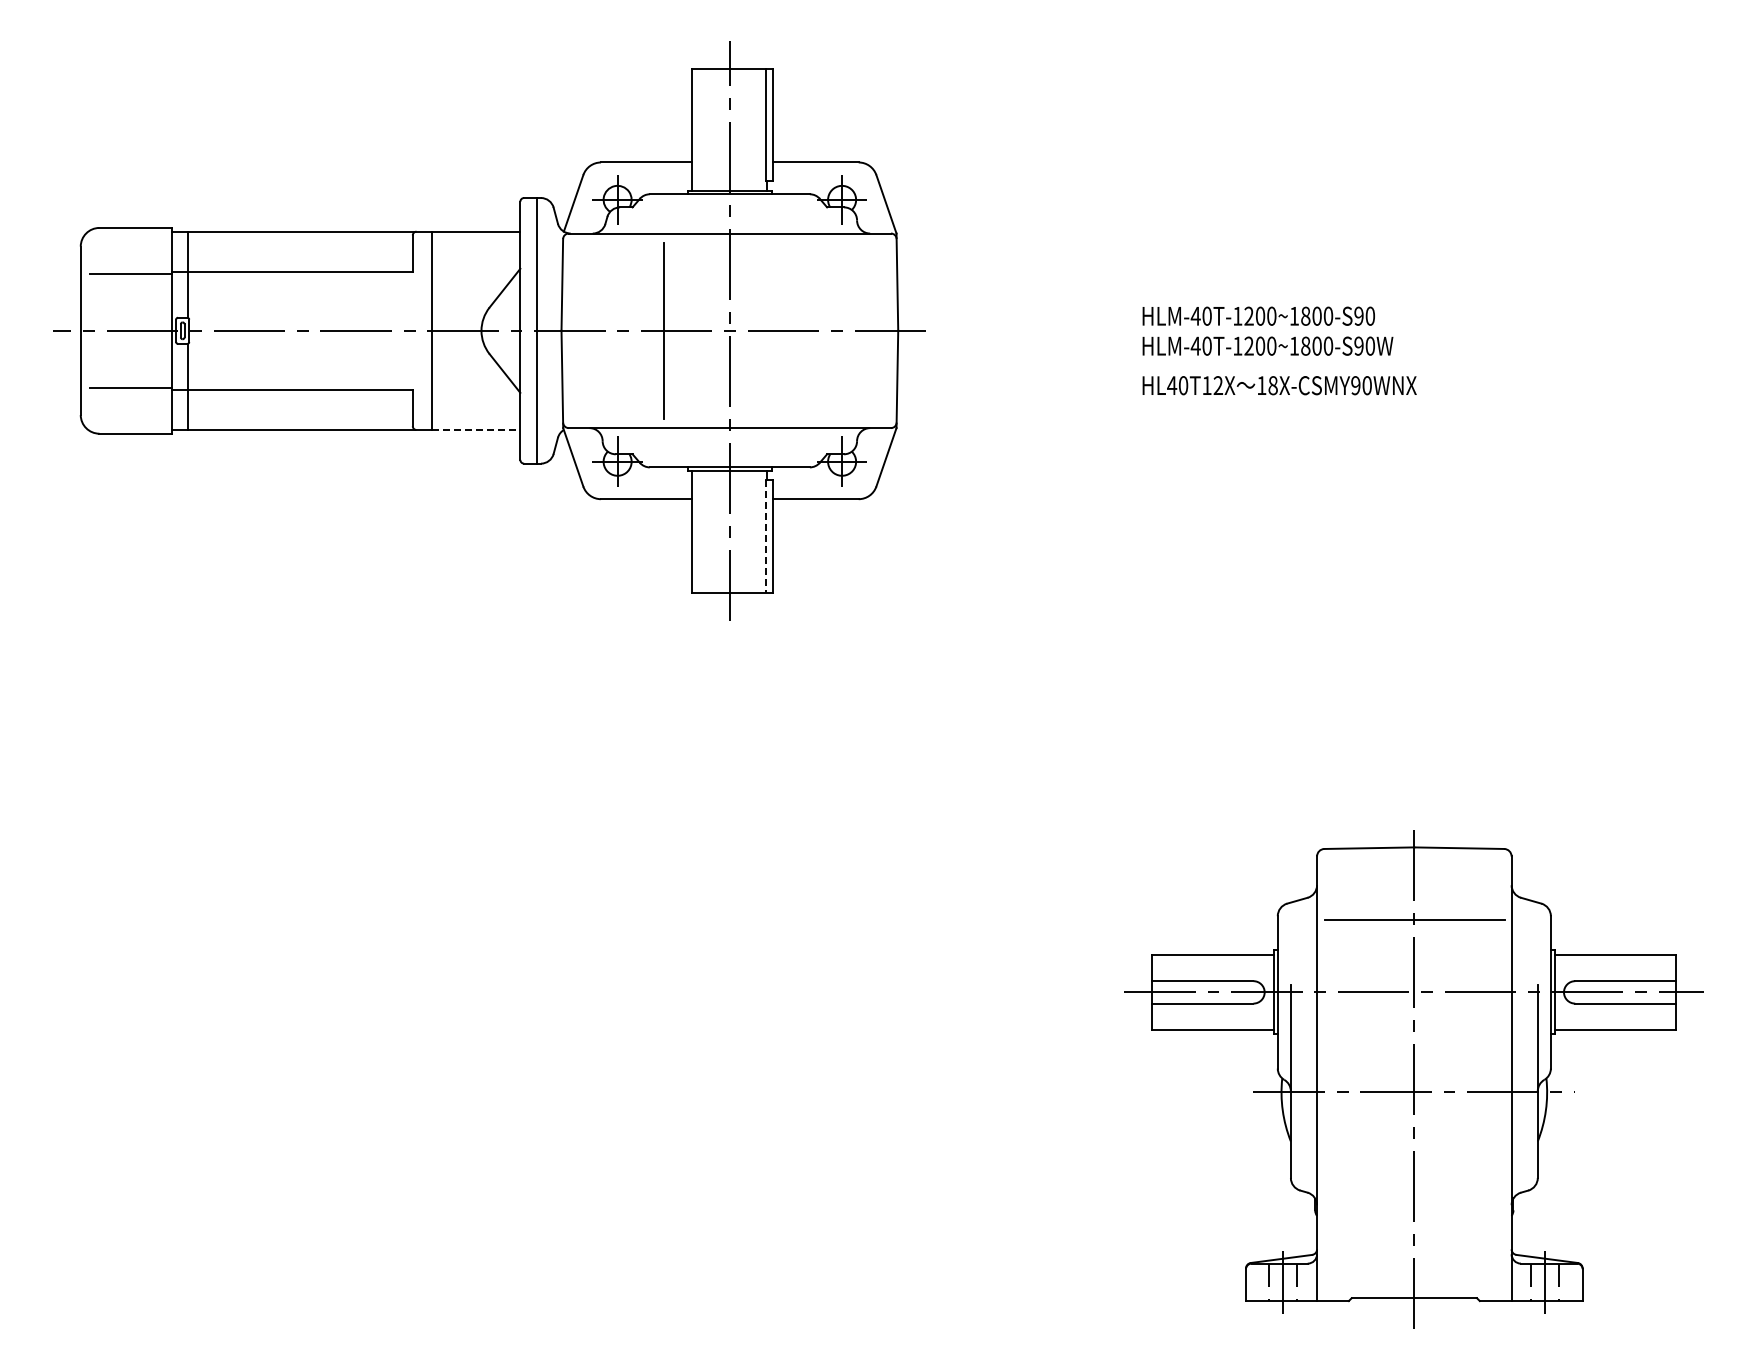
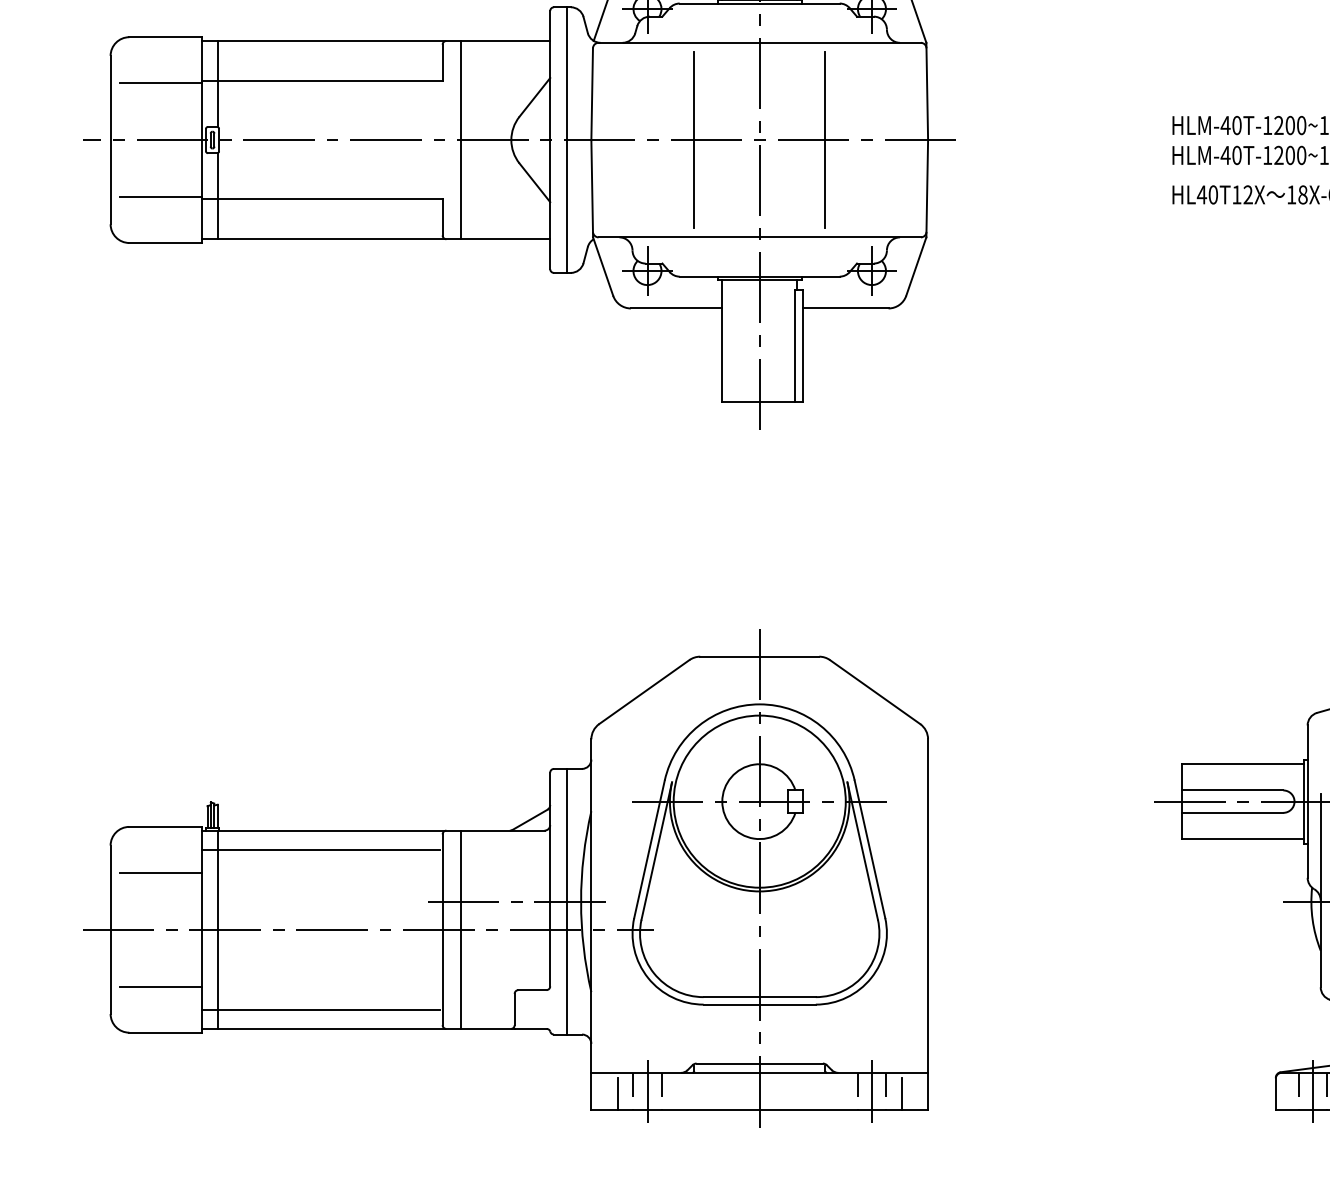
line: (795, 330) -> (825, 139), added
line: (476, 429) -> (506, 238), dashed -> solid
line: (765, 537) -> (795, 346), dashed -> solid
part: (476, 1068) -> (506, 877), added

